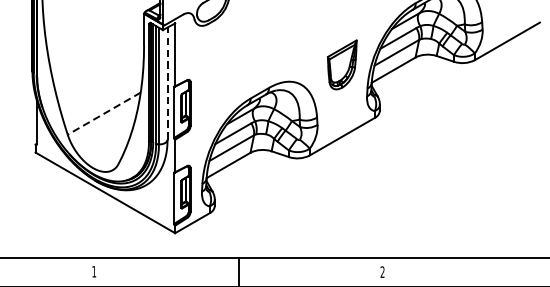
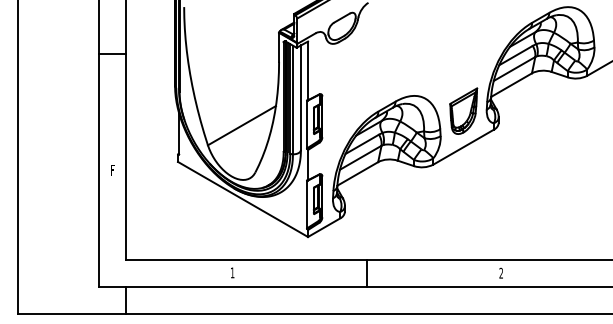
part: (342, 64) -> (463, 110), moved
line: (167, 83) -> (300, 97), dashed -> solid
line: (103, 113) -> (241, 125), dashed -> solid

